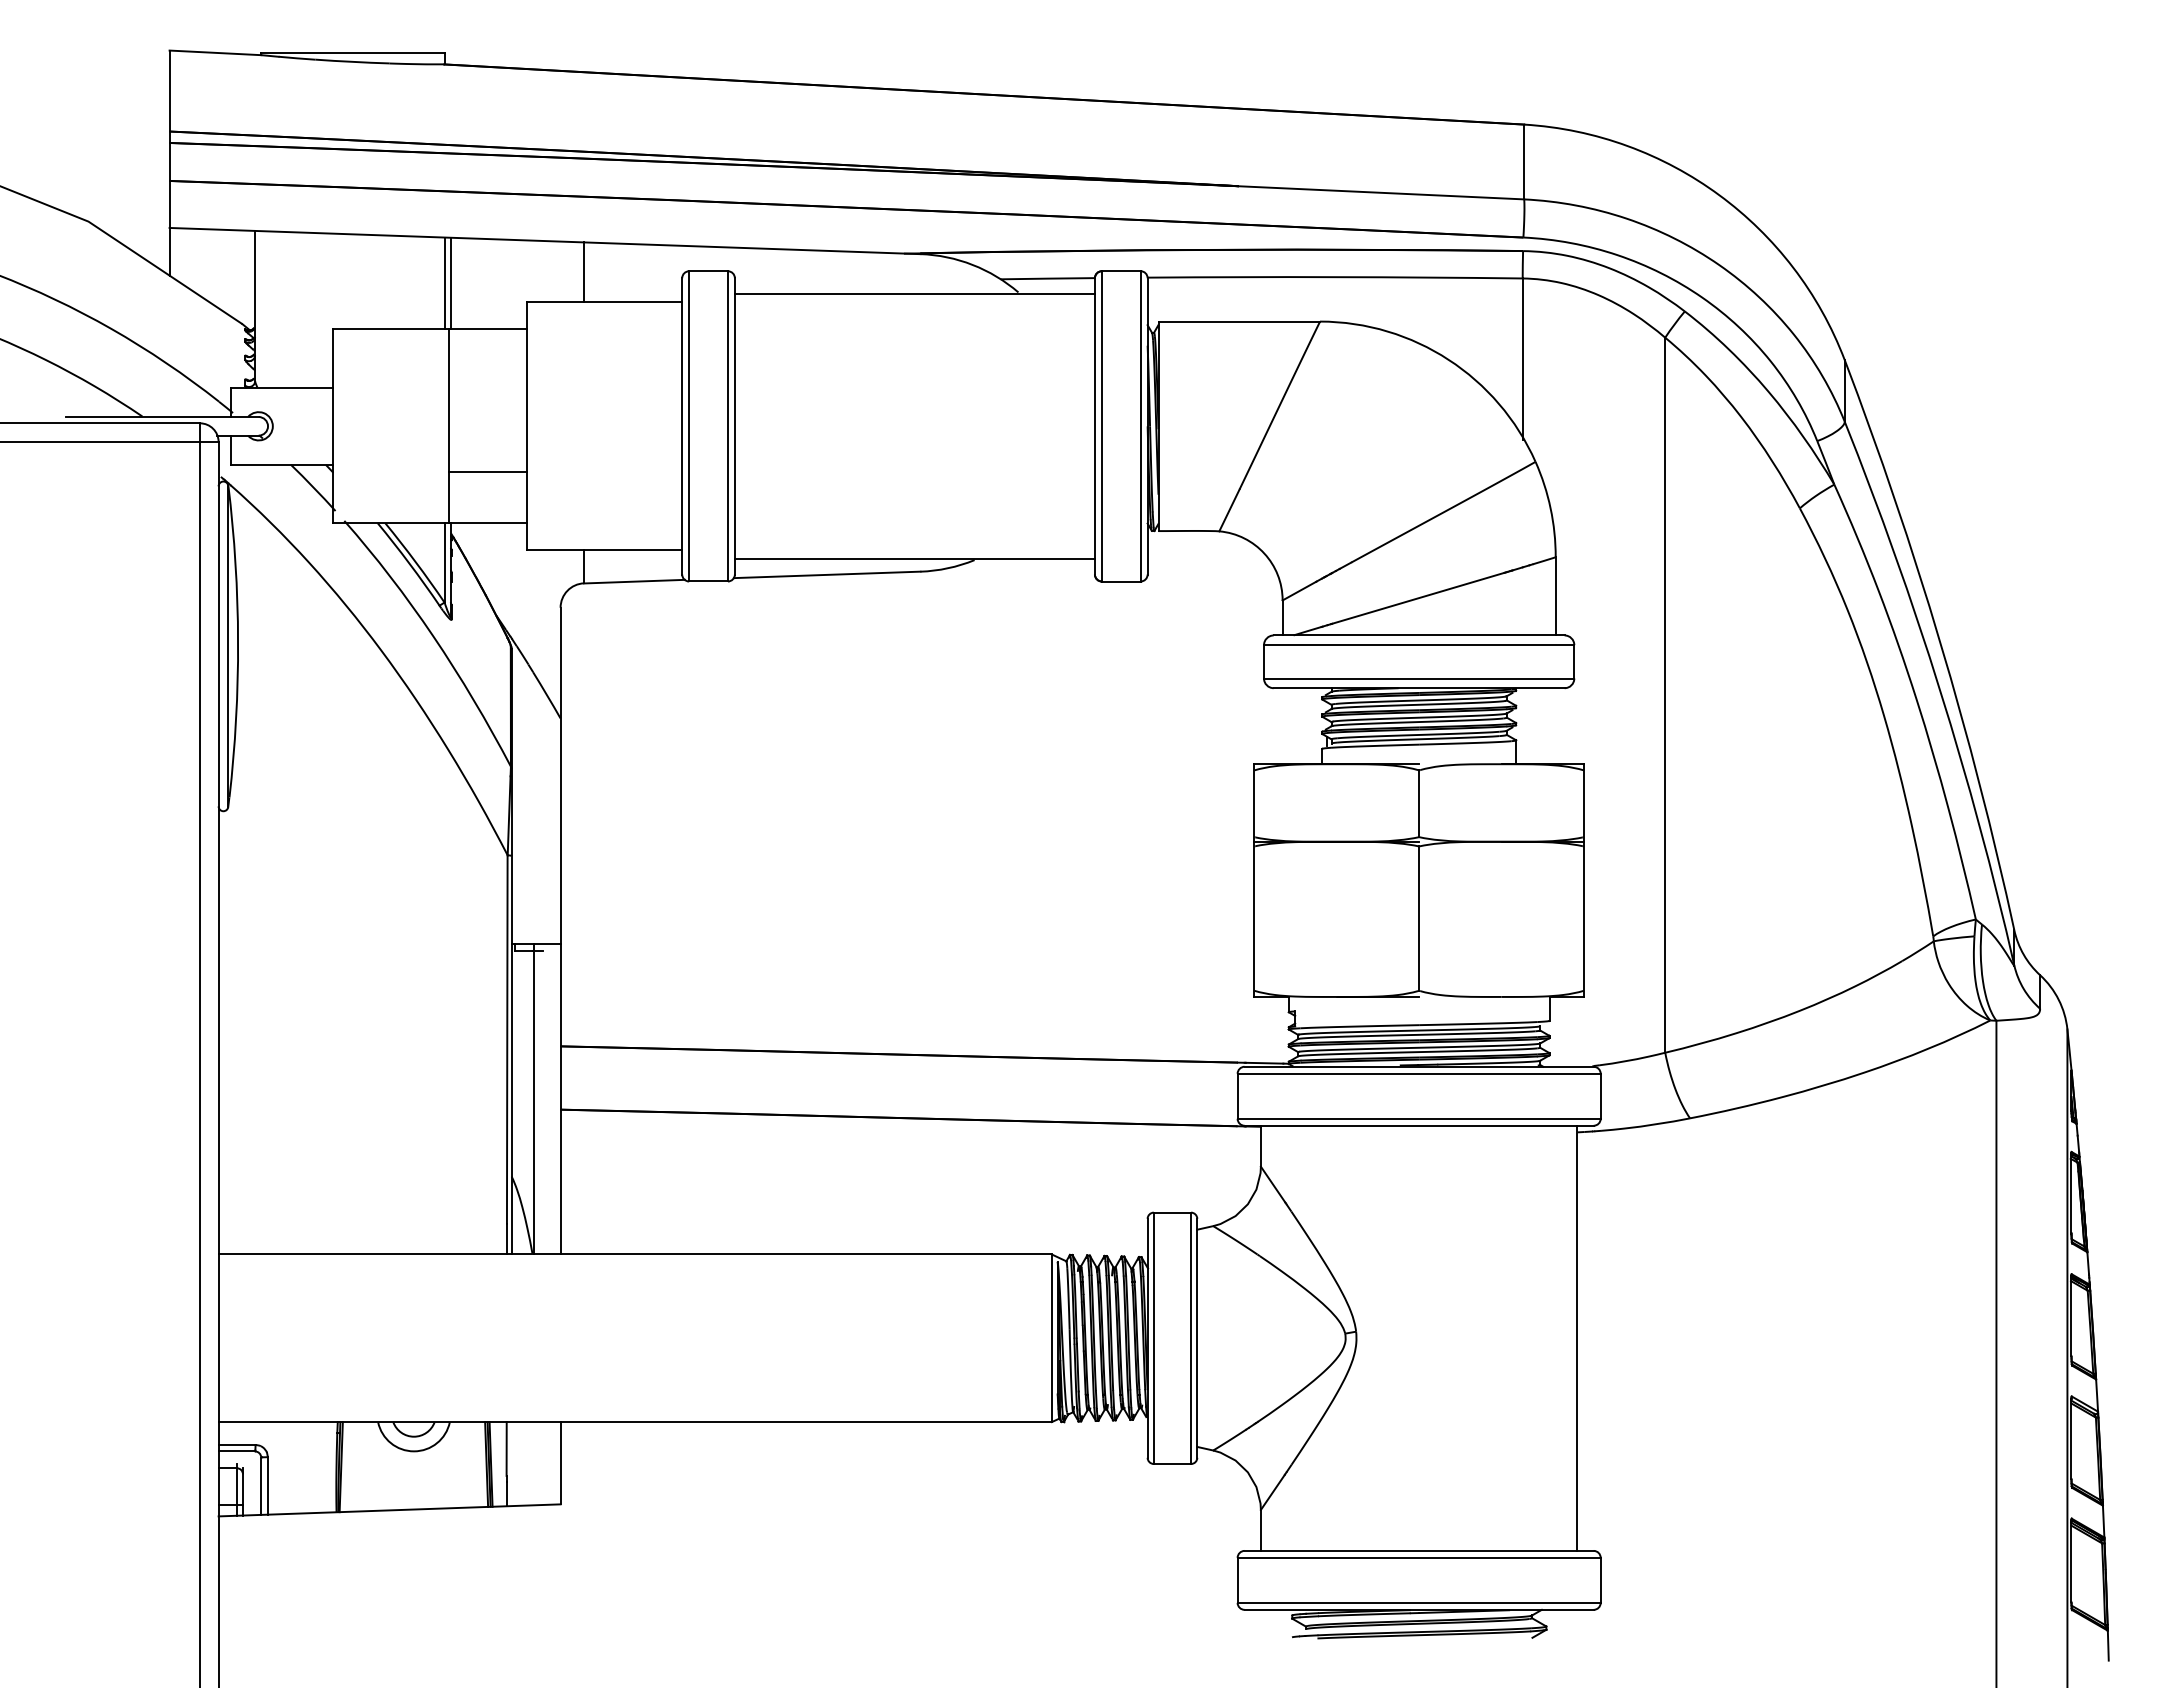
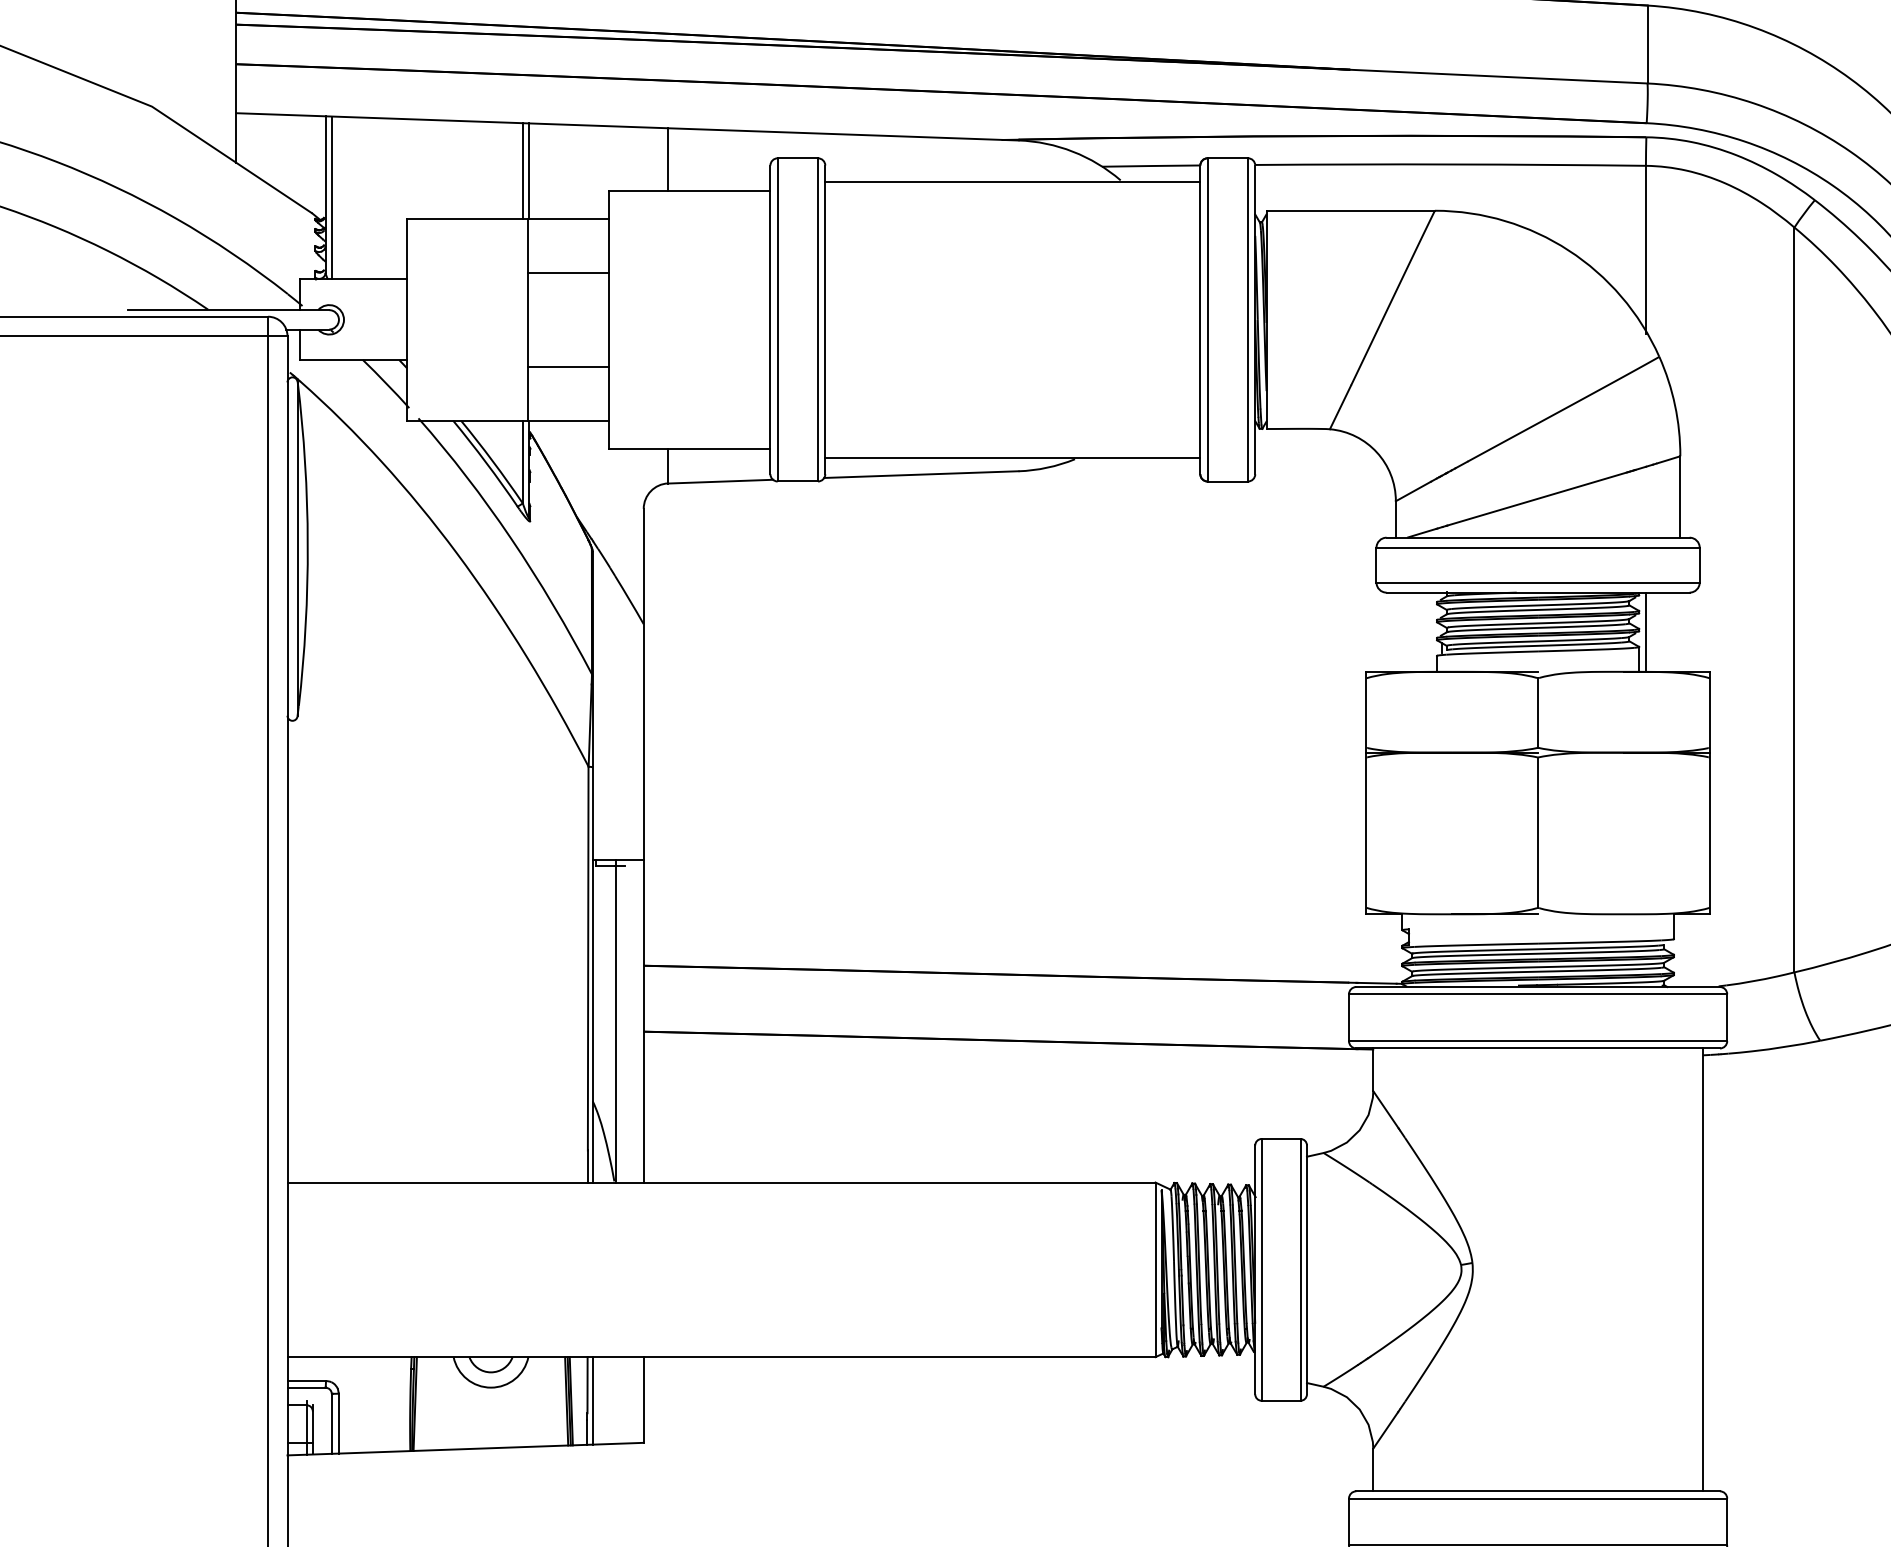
line: (261, 309) -> (332, 198), added
line: (487, 381) -> (567, 273), added
line: (1522, 726) -> (1645, 632), added
line: (511, 1464) -> (592, 1401), added

